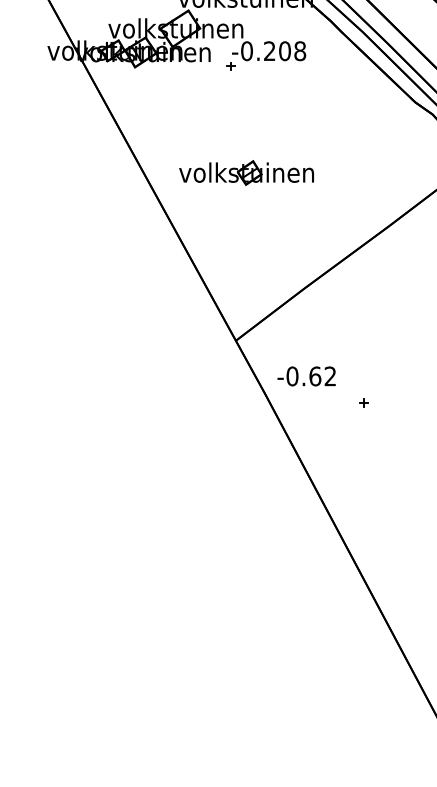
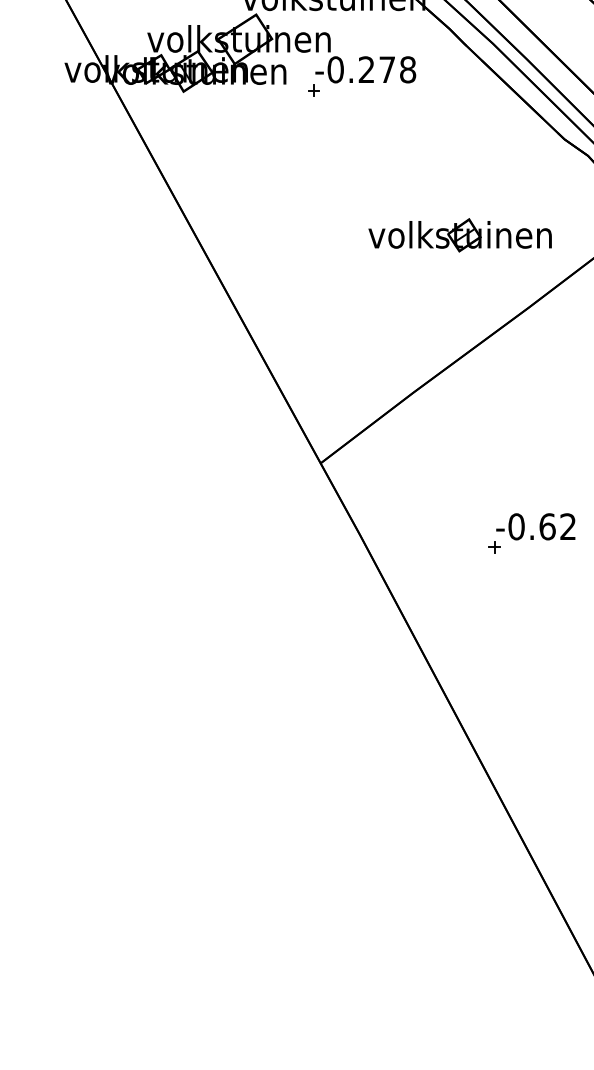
text: (285, 50) -> (387, 69), -0.208 -> -0.278
part: (246, 173) -> (459, 235), moved
text: (306, 376) -> (535, 526), moved

